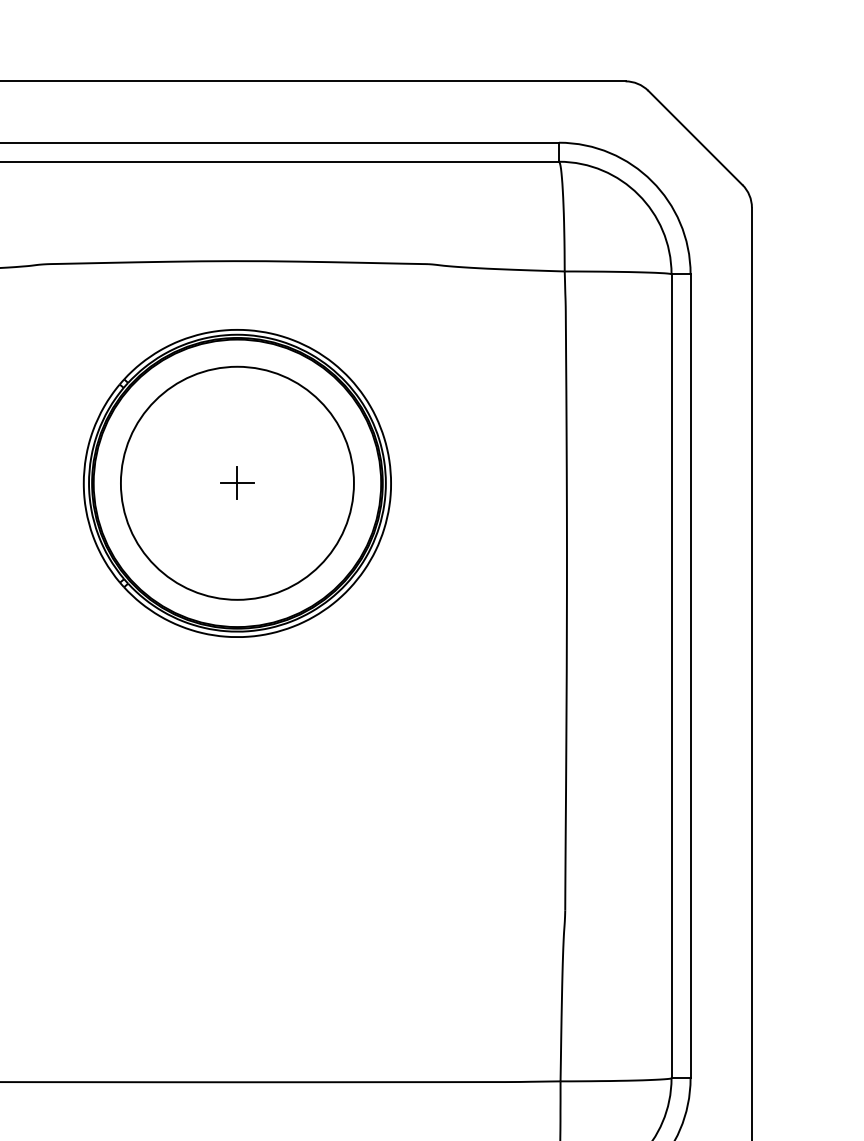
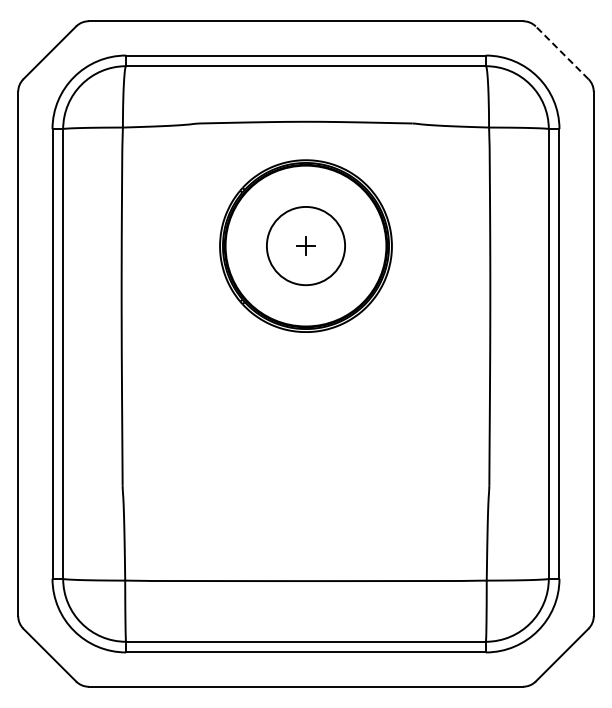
line: (694, 137) -> (561, 52), solid -> dashed
circle: (236, 482) -> (305, 245), size x0.6

